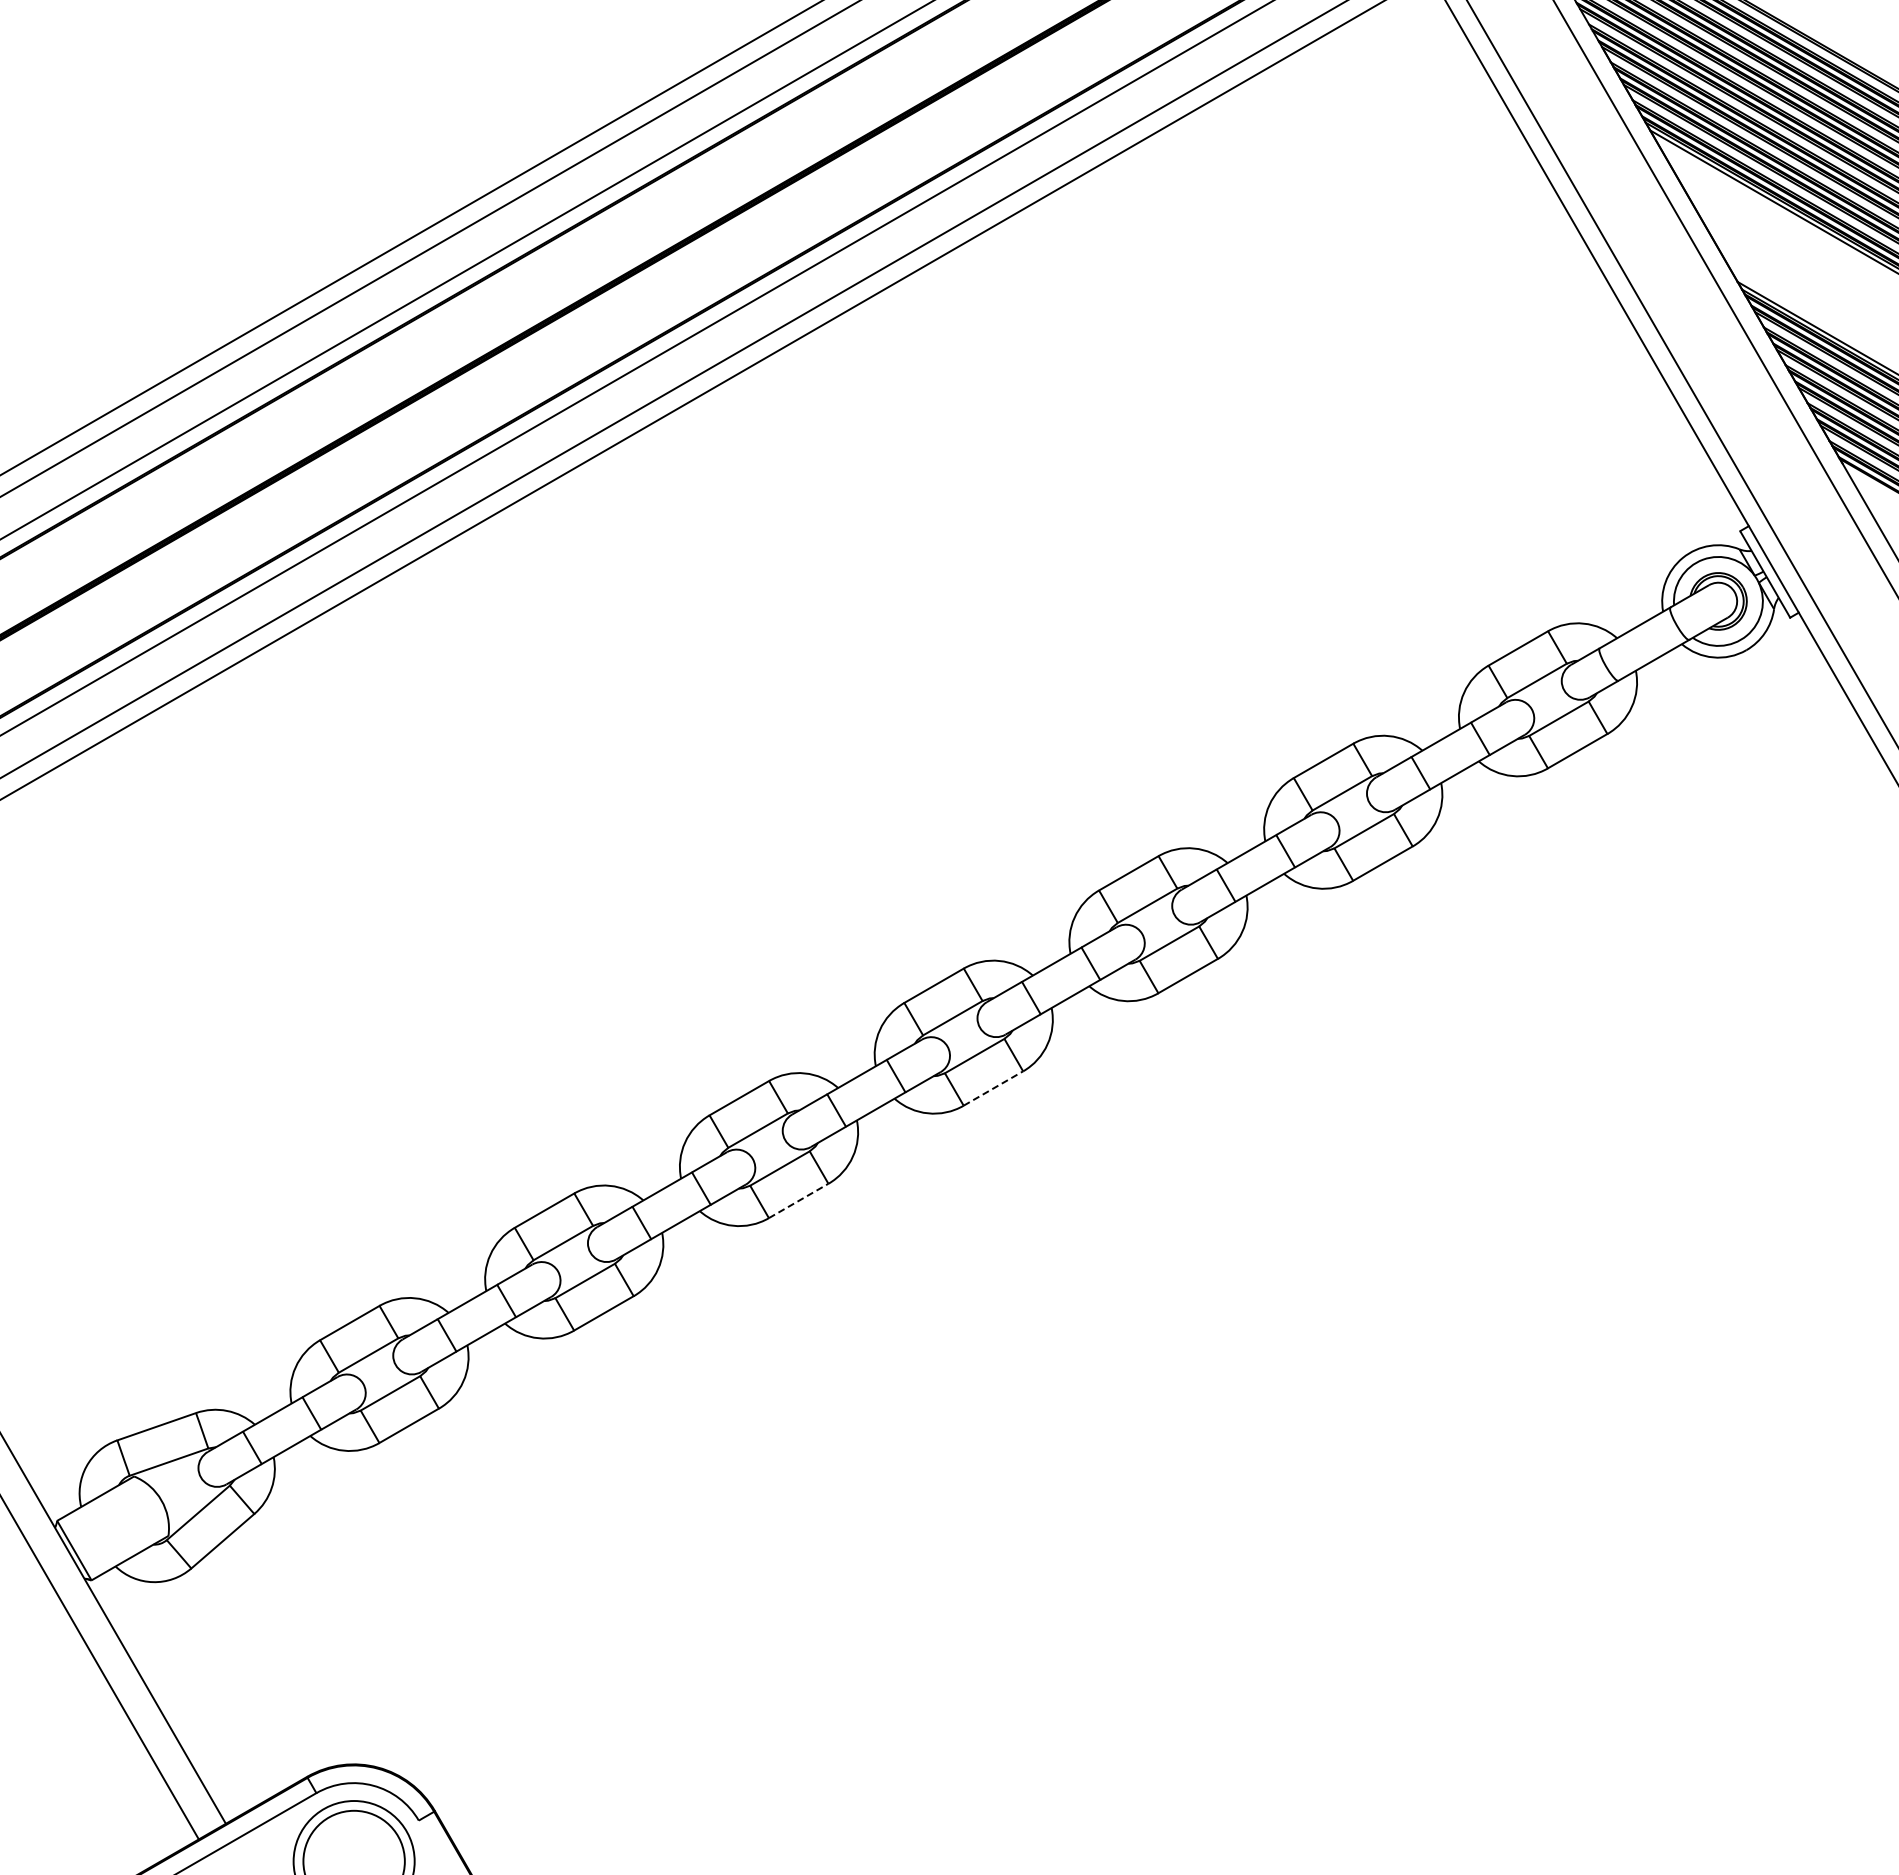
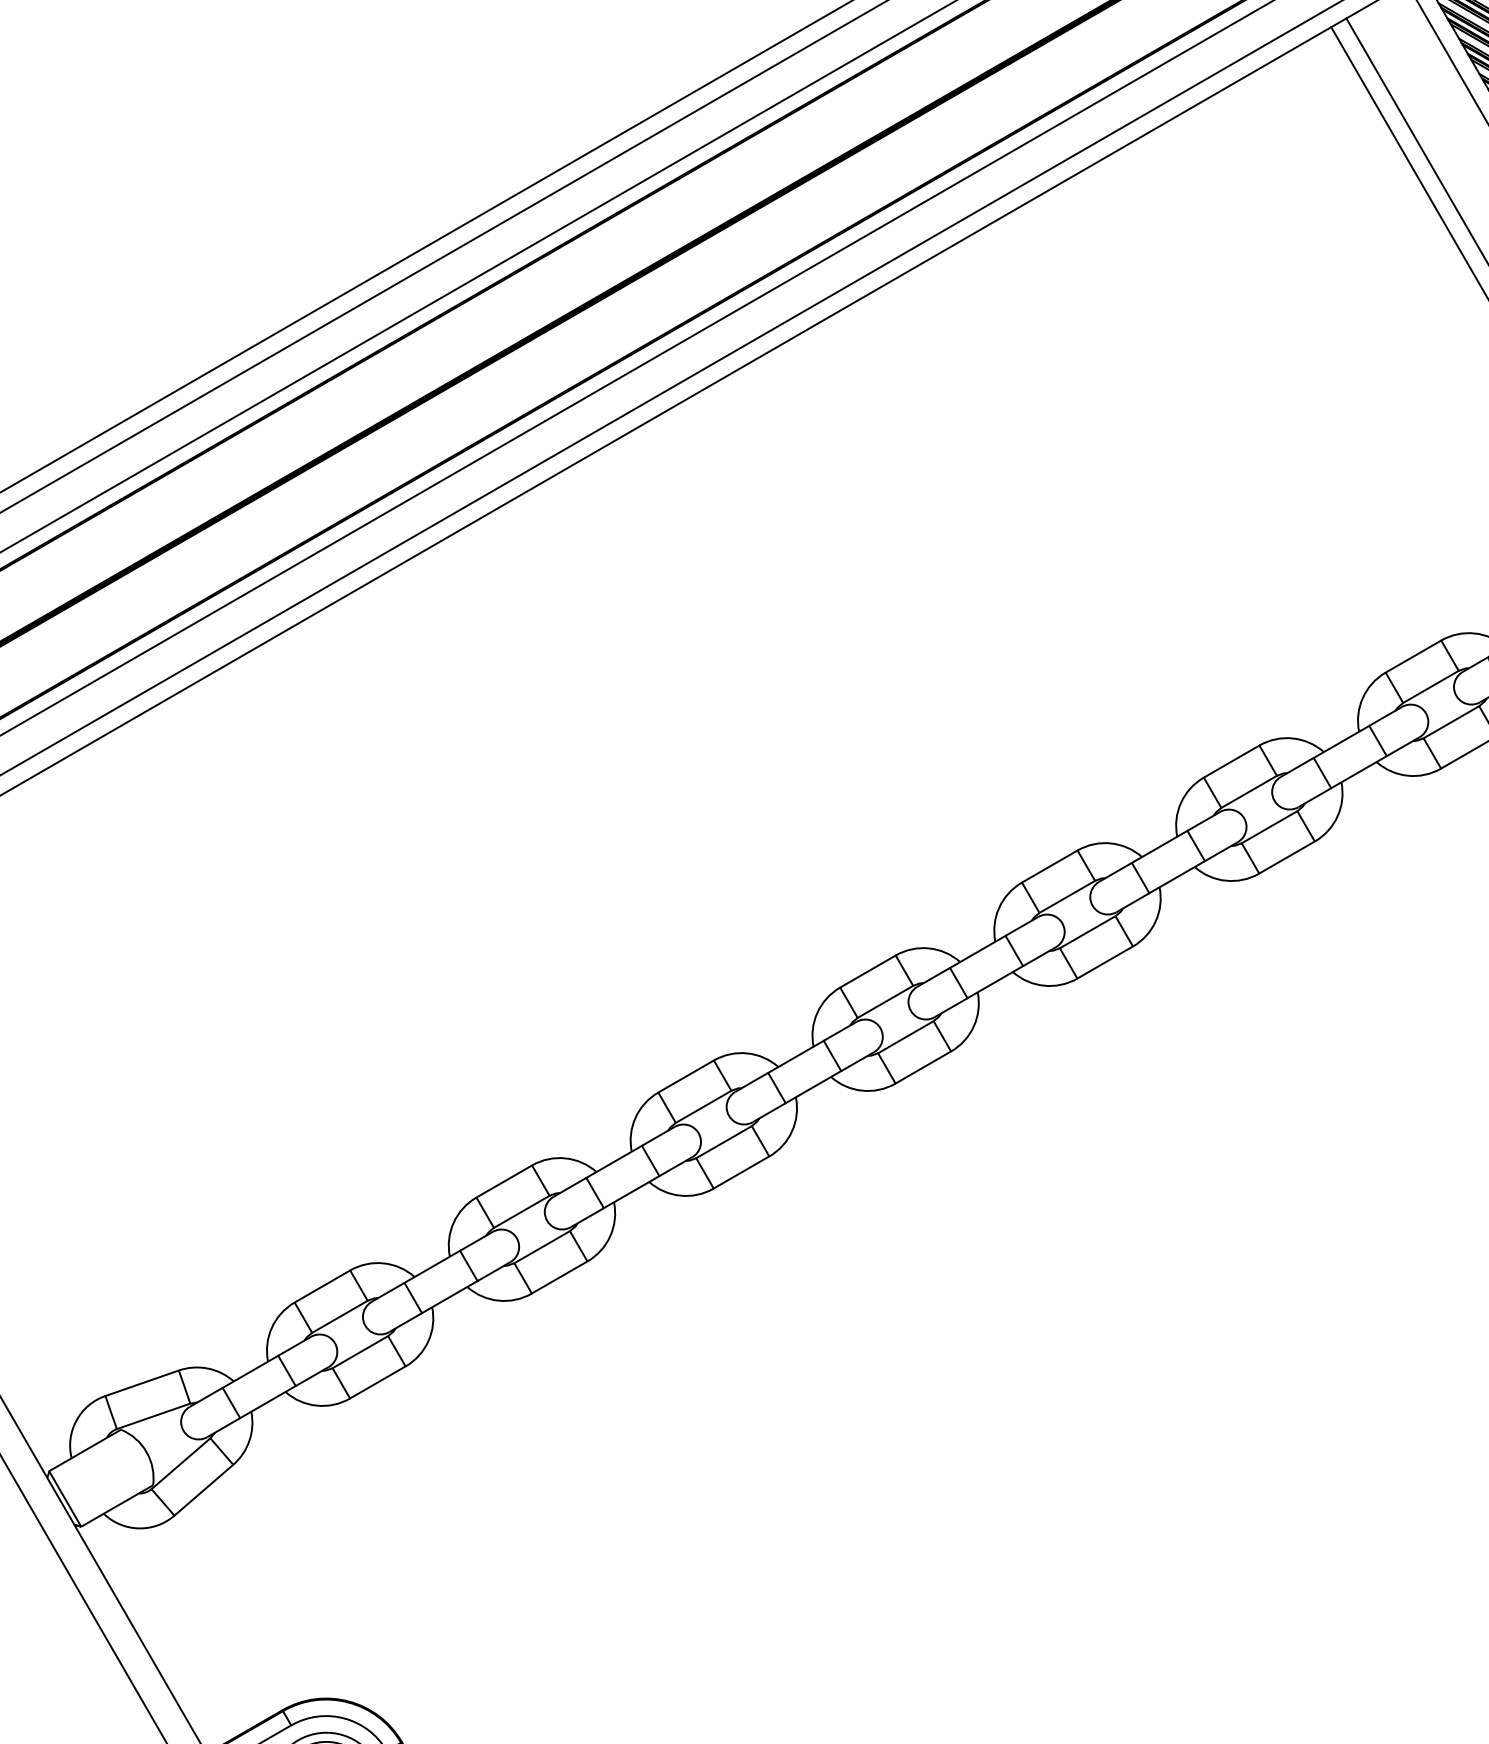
line: (993, 1088) -> (923, 1067), dashed -> solid
line: (799, 1200) -> (742, 1172), dashed -> solid

